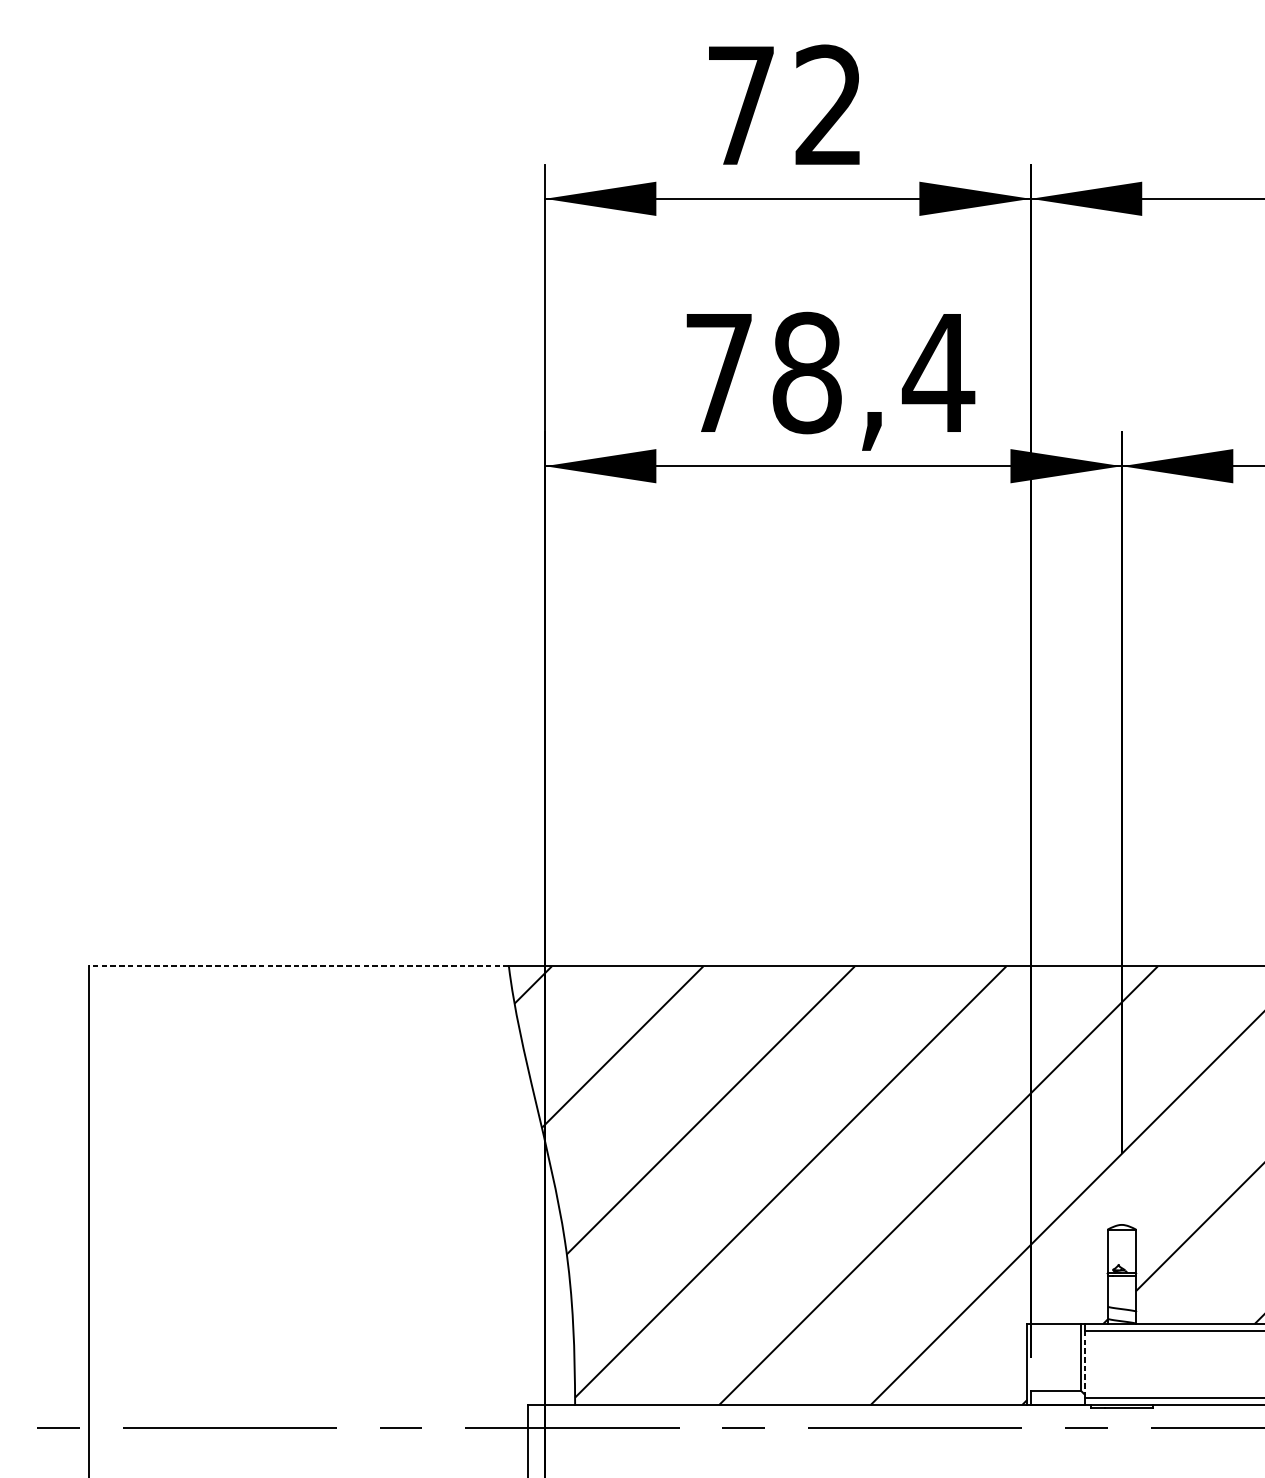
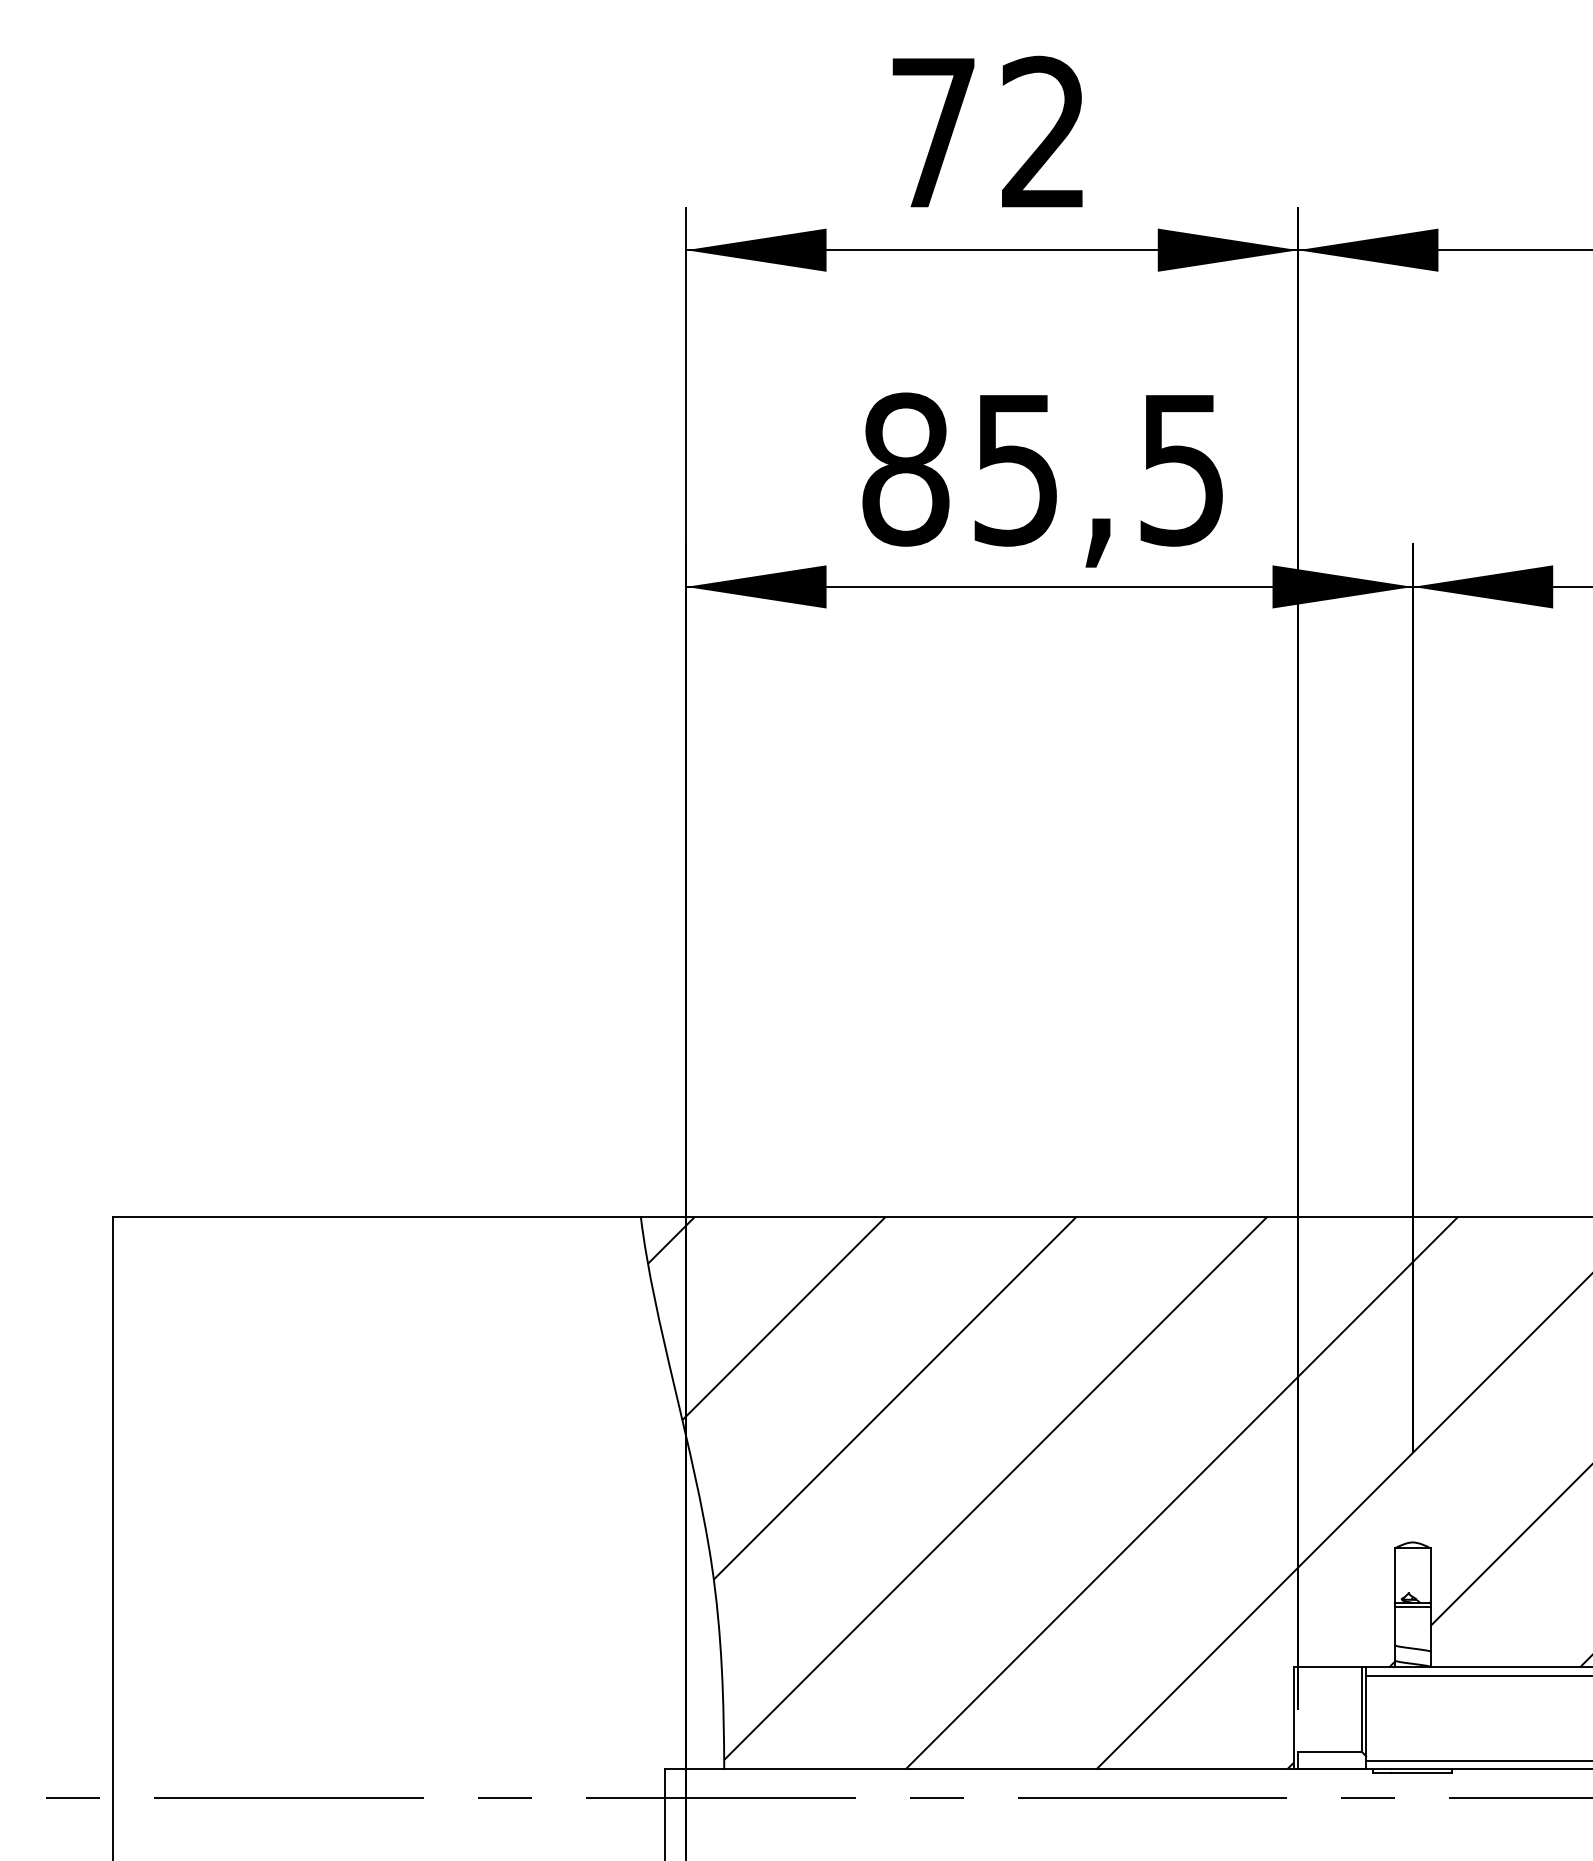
text: (830, 372) -> (1045, 469), 78,4 -> 85,5
line: (299, 966) -> (376, 1216), dashed -> solid
line: (1085, 1363) -> (1366, 1716), dashed -> solid

